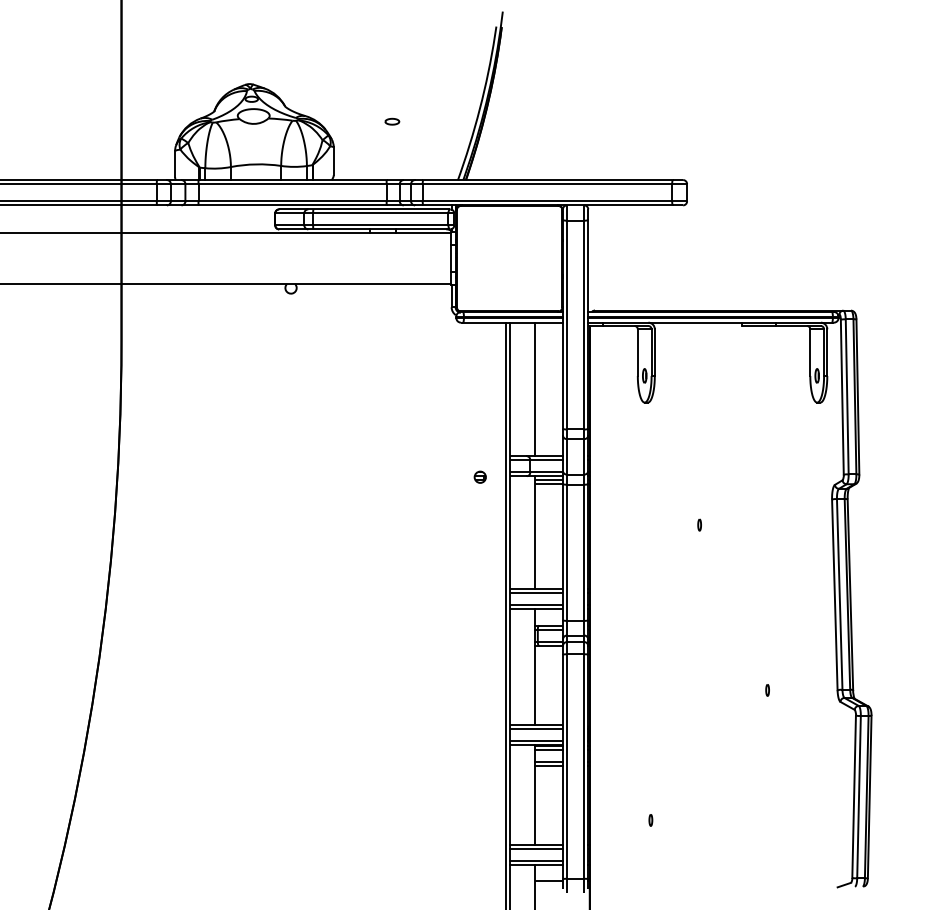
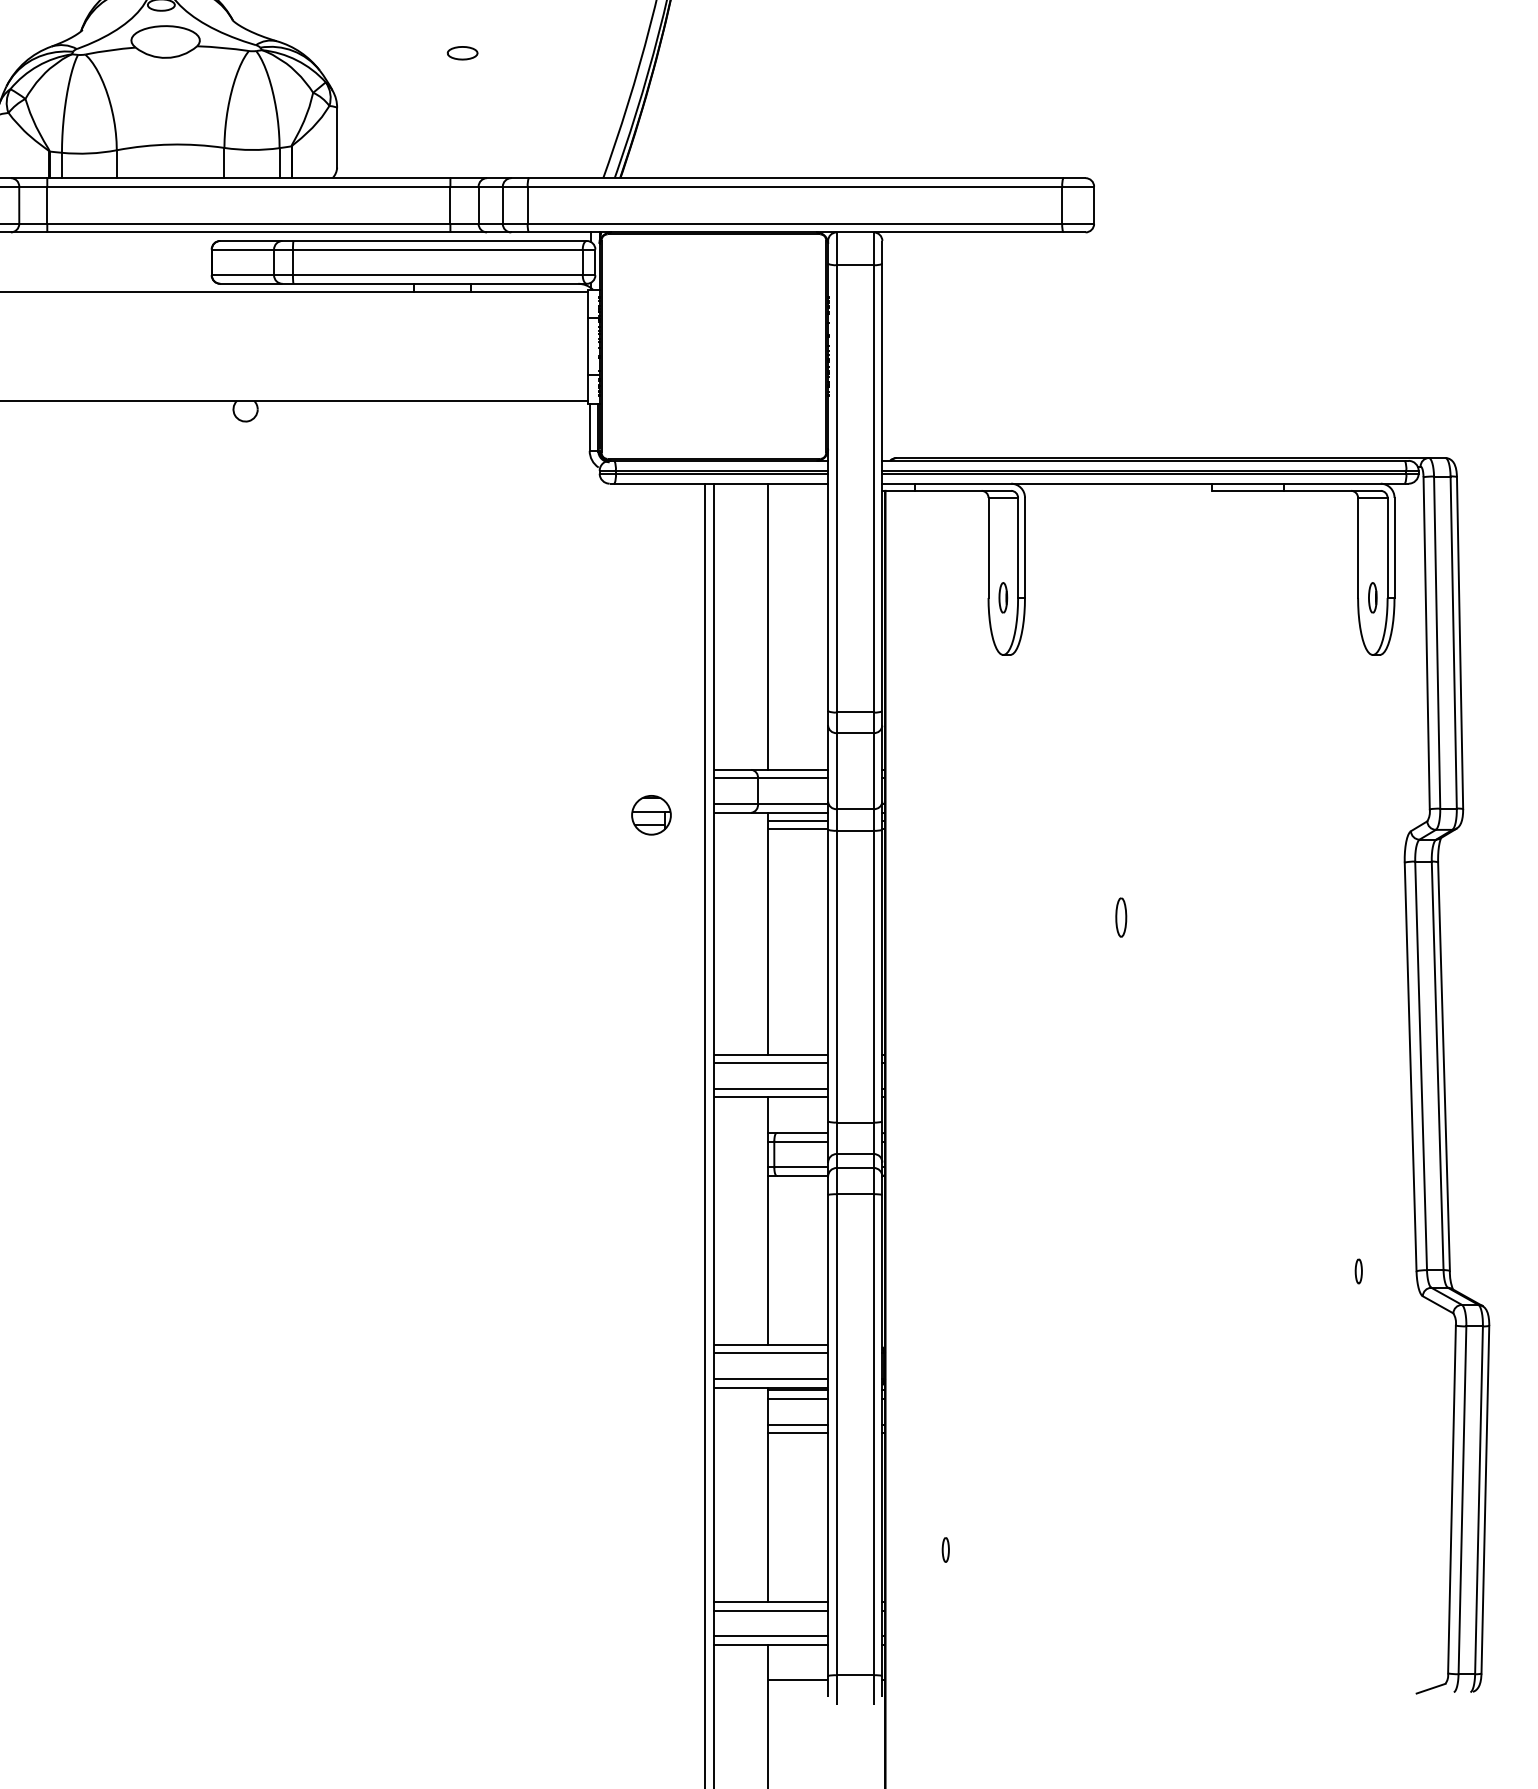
part: (479, 476) -> (649, 813), size x1.6
part: (699, 524) -> (1120, 916), size x1.6
part: (767, 690) -> (1358, 1271), moved
part: (650, 820) -> (945, 1550), moved

